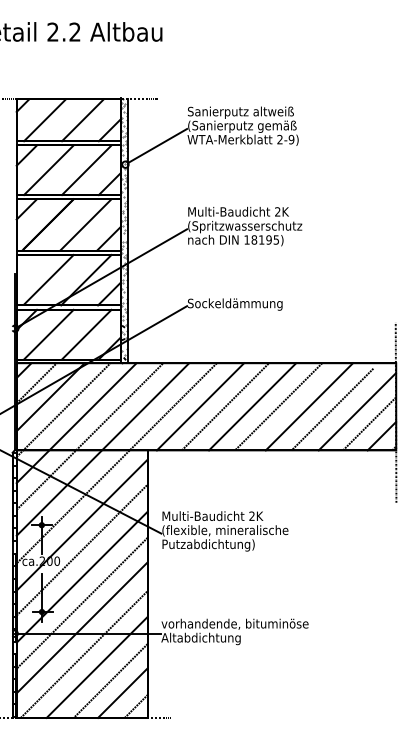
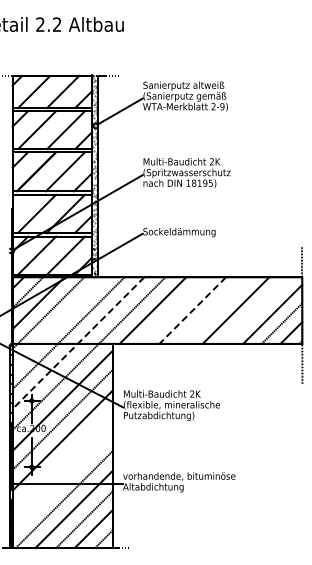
line: (224, 406) -> (171, 310), removed
line: (252, 406) -> (192, 310), solid -> dashed
line: (278, 406) -> (212, 310), removed
line: (332, 409) -> (253, 312), removed
line: (76, 422) -> (58, 322), removed
line: (102, 449) -> (78, 343), solid -> dashed
line: (81, 603) -> (62, 460), removed
line: (81, 628) -> (62, 479), removed

